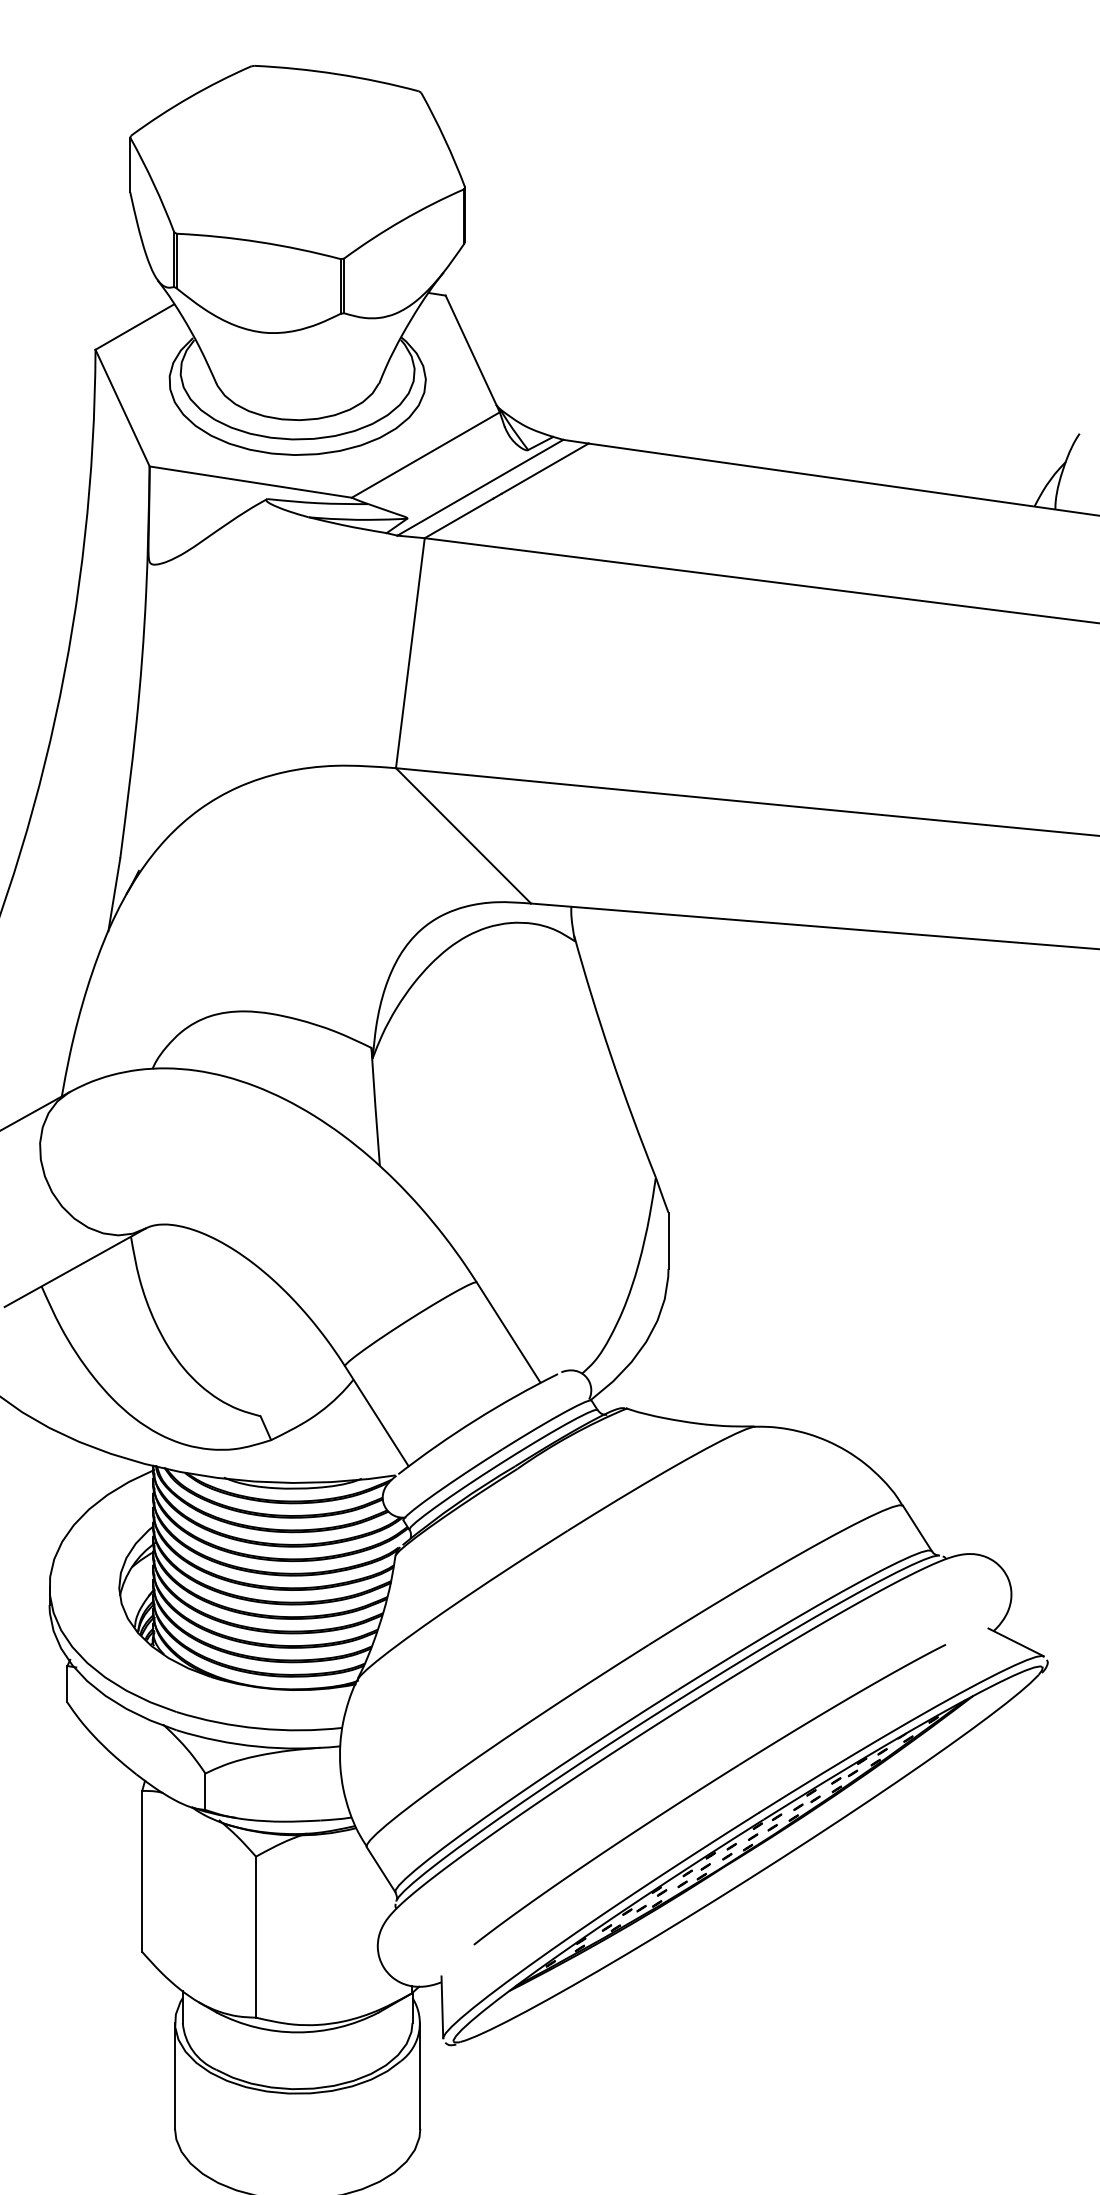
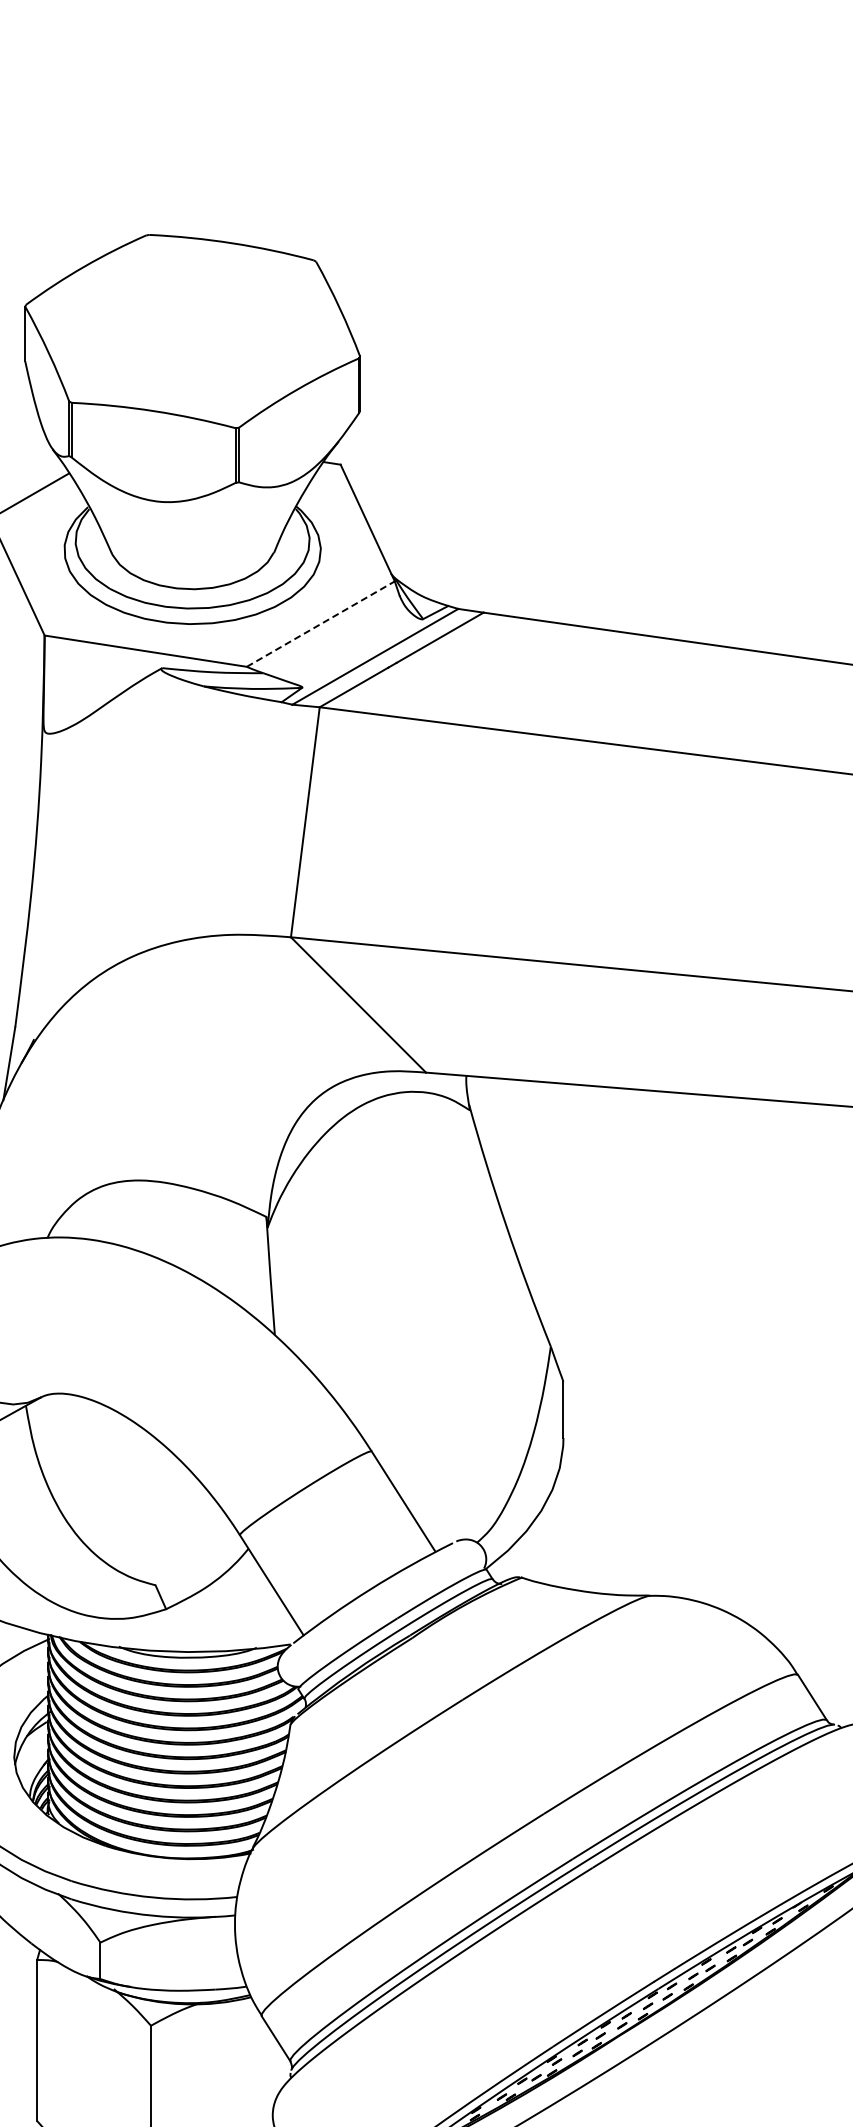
line: (426, 454) -> (321, 623), solid -> dashed
part: (705, 1787) -> (600, 1956), removed

